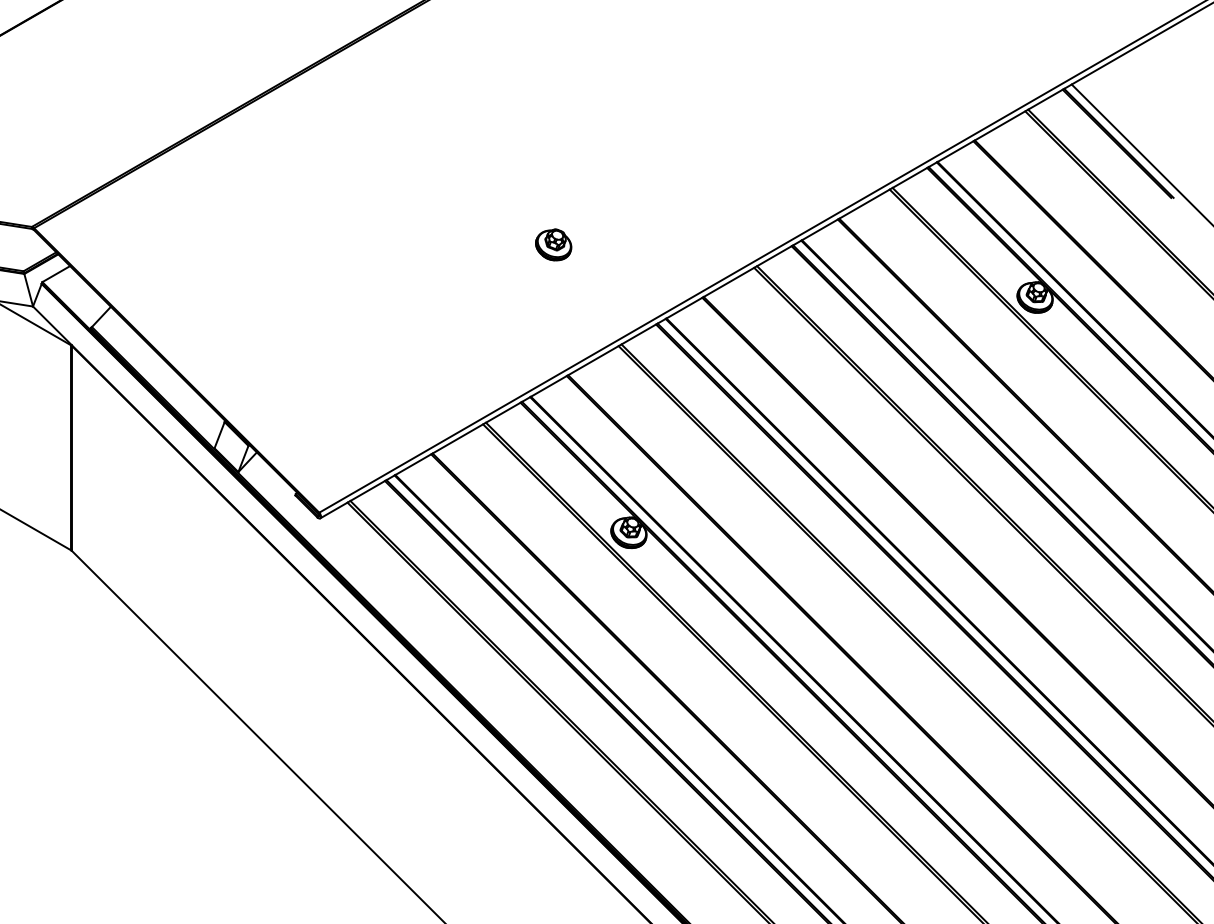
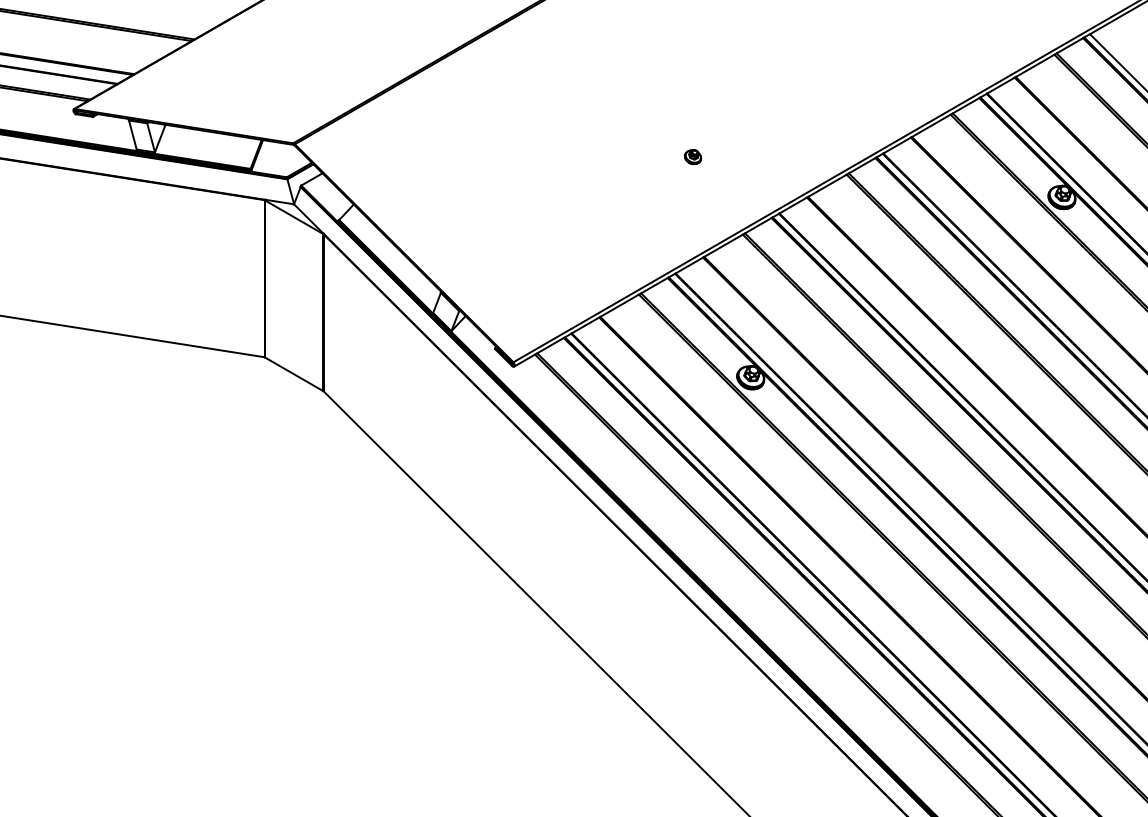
part: (552, 244) -> (692, 156), size x0.6

